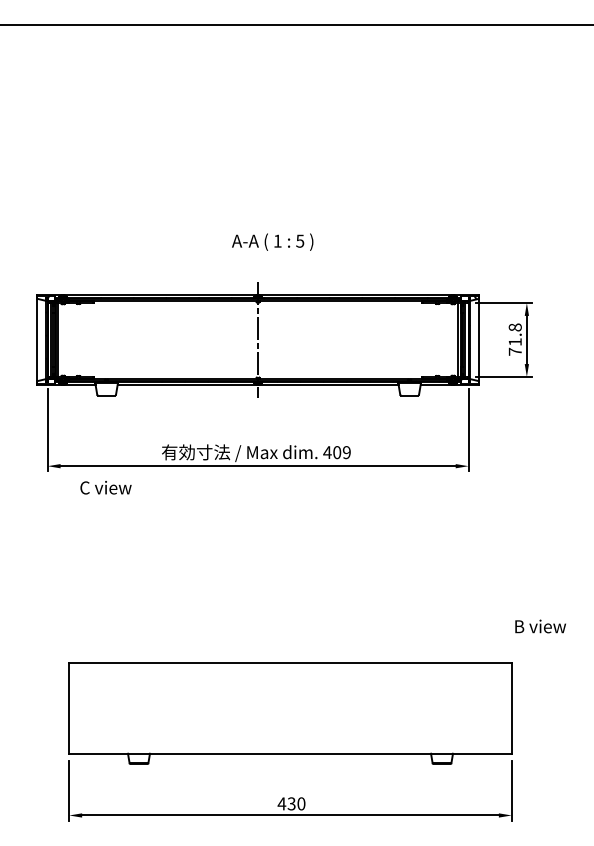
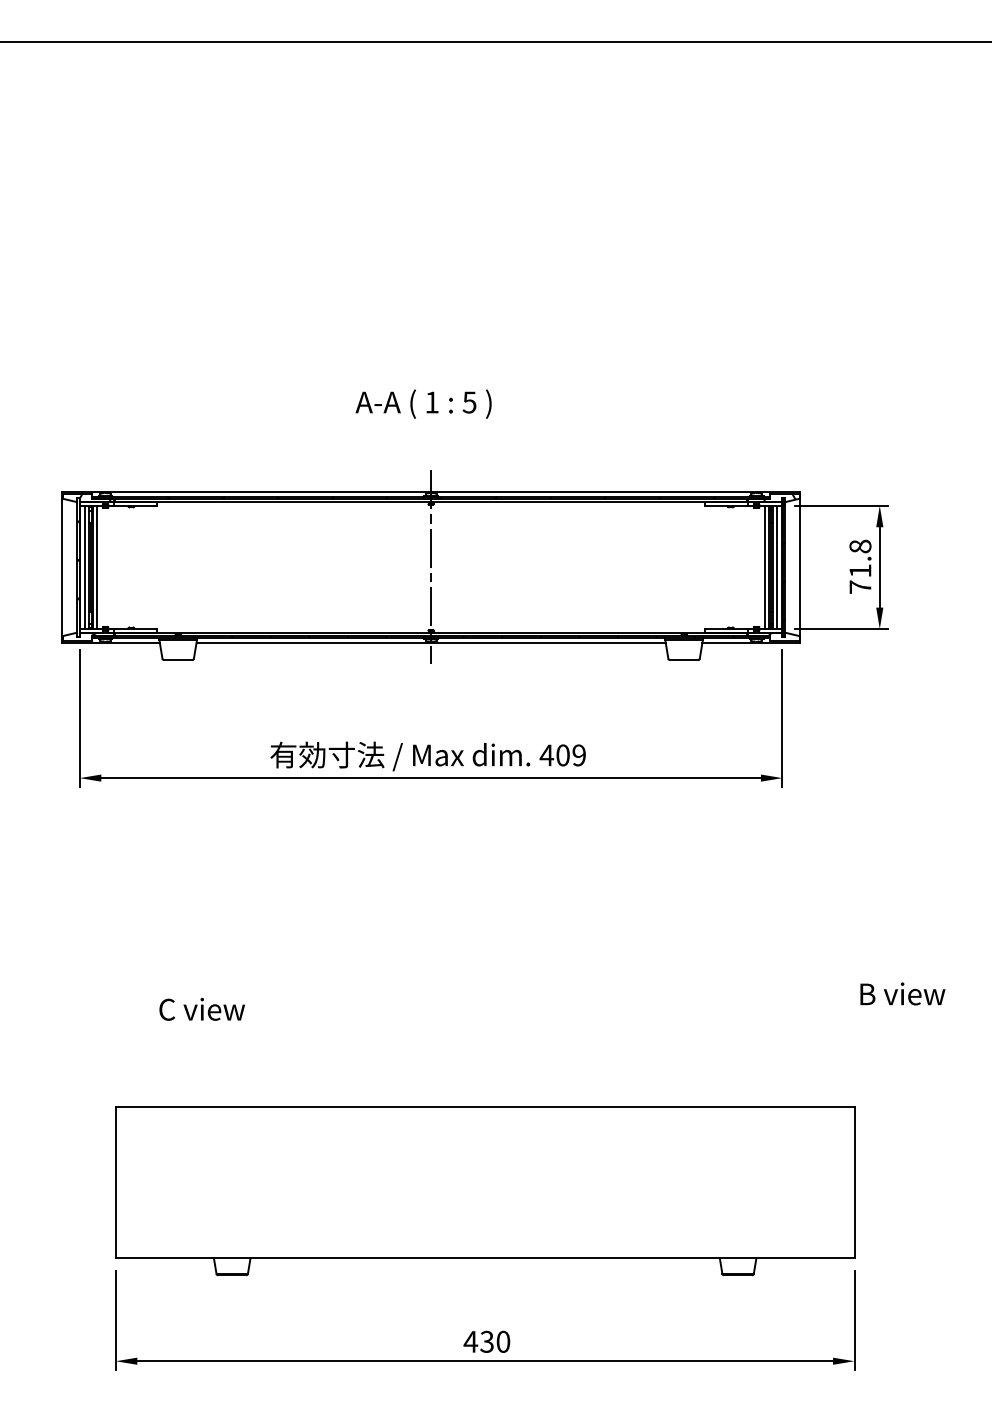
text: (272, 241) -> (423, 402), moved
text: (105, 487) -> (201, 1009), moved
text: (540, 626) -> (902, 993), moved

